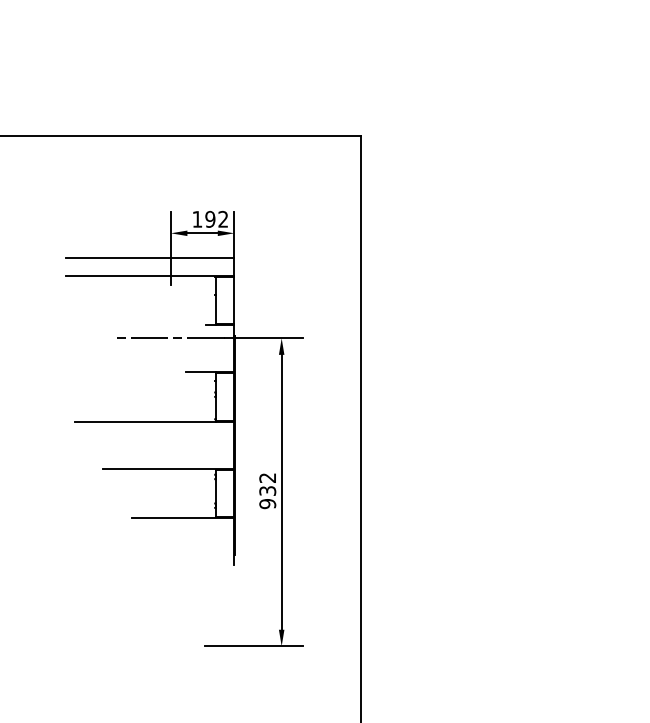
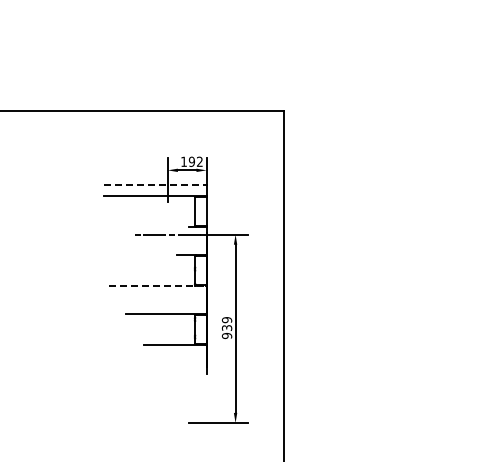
line: (150, 258) -> (155, 185), solid -> dashed
line: (154, 421) -> (157, 285), solid -> dashed
text: (268, 478) -> (227, 320), 932 -> 939

